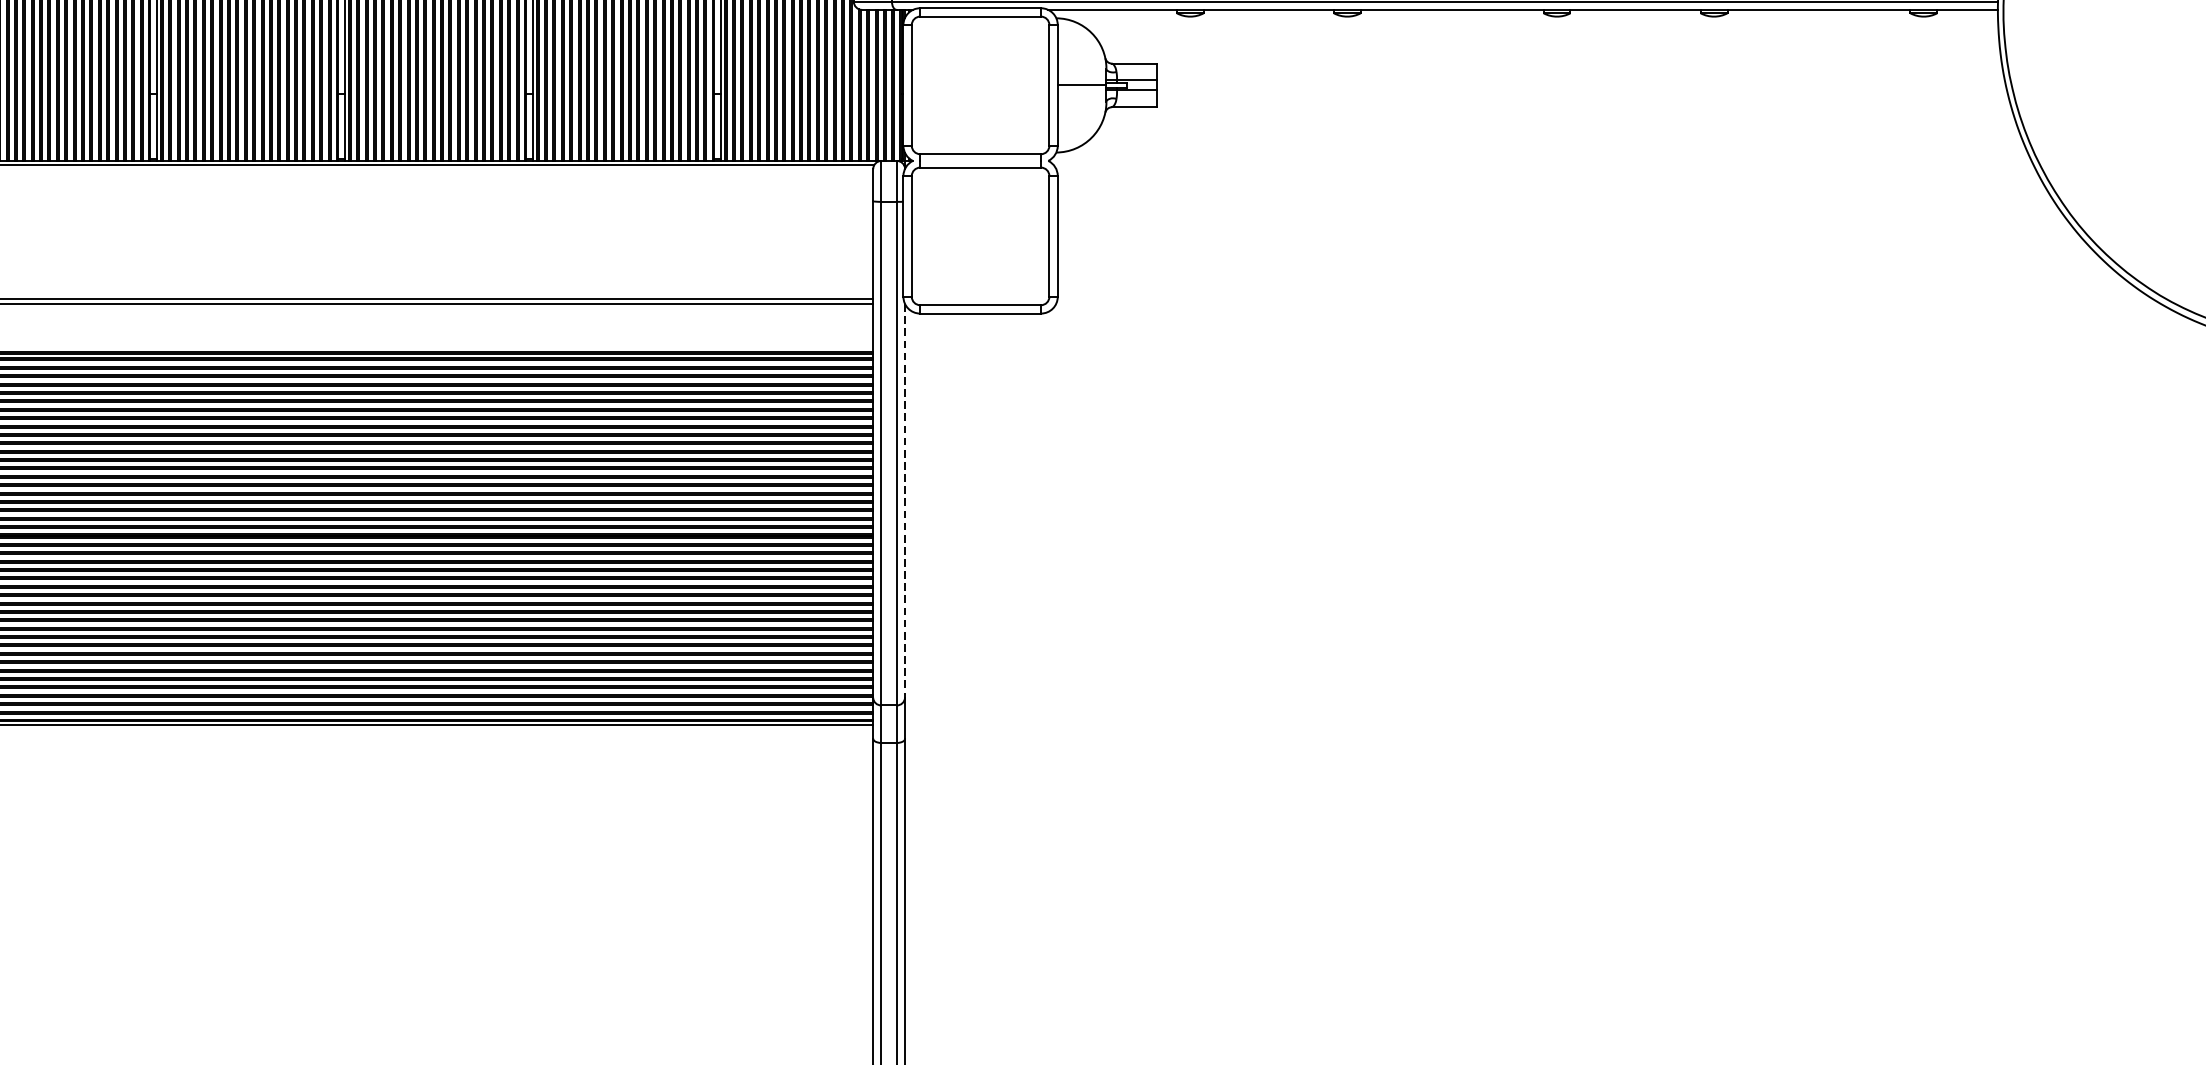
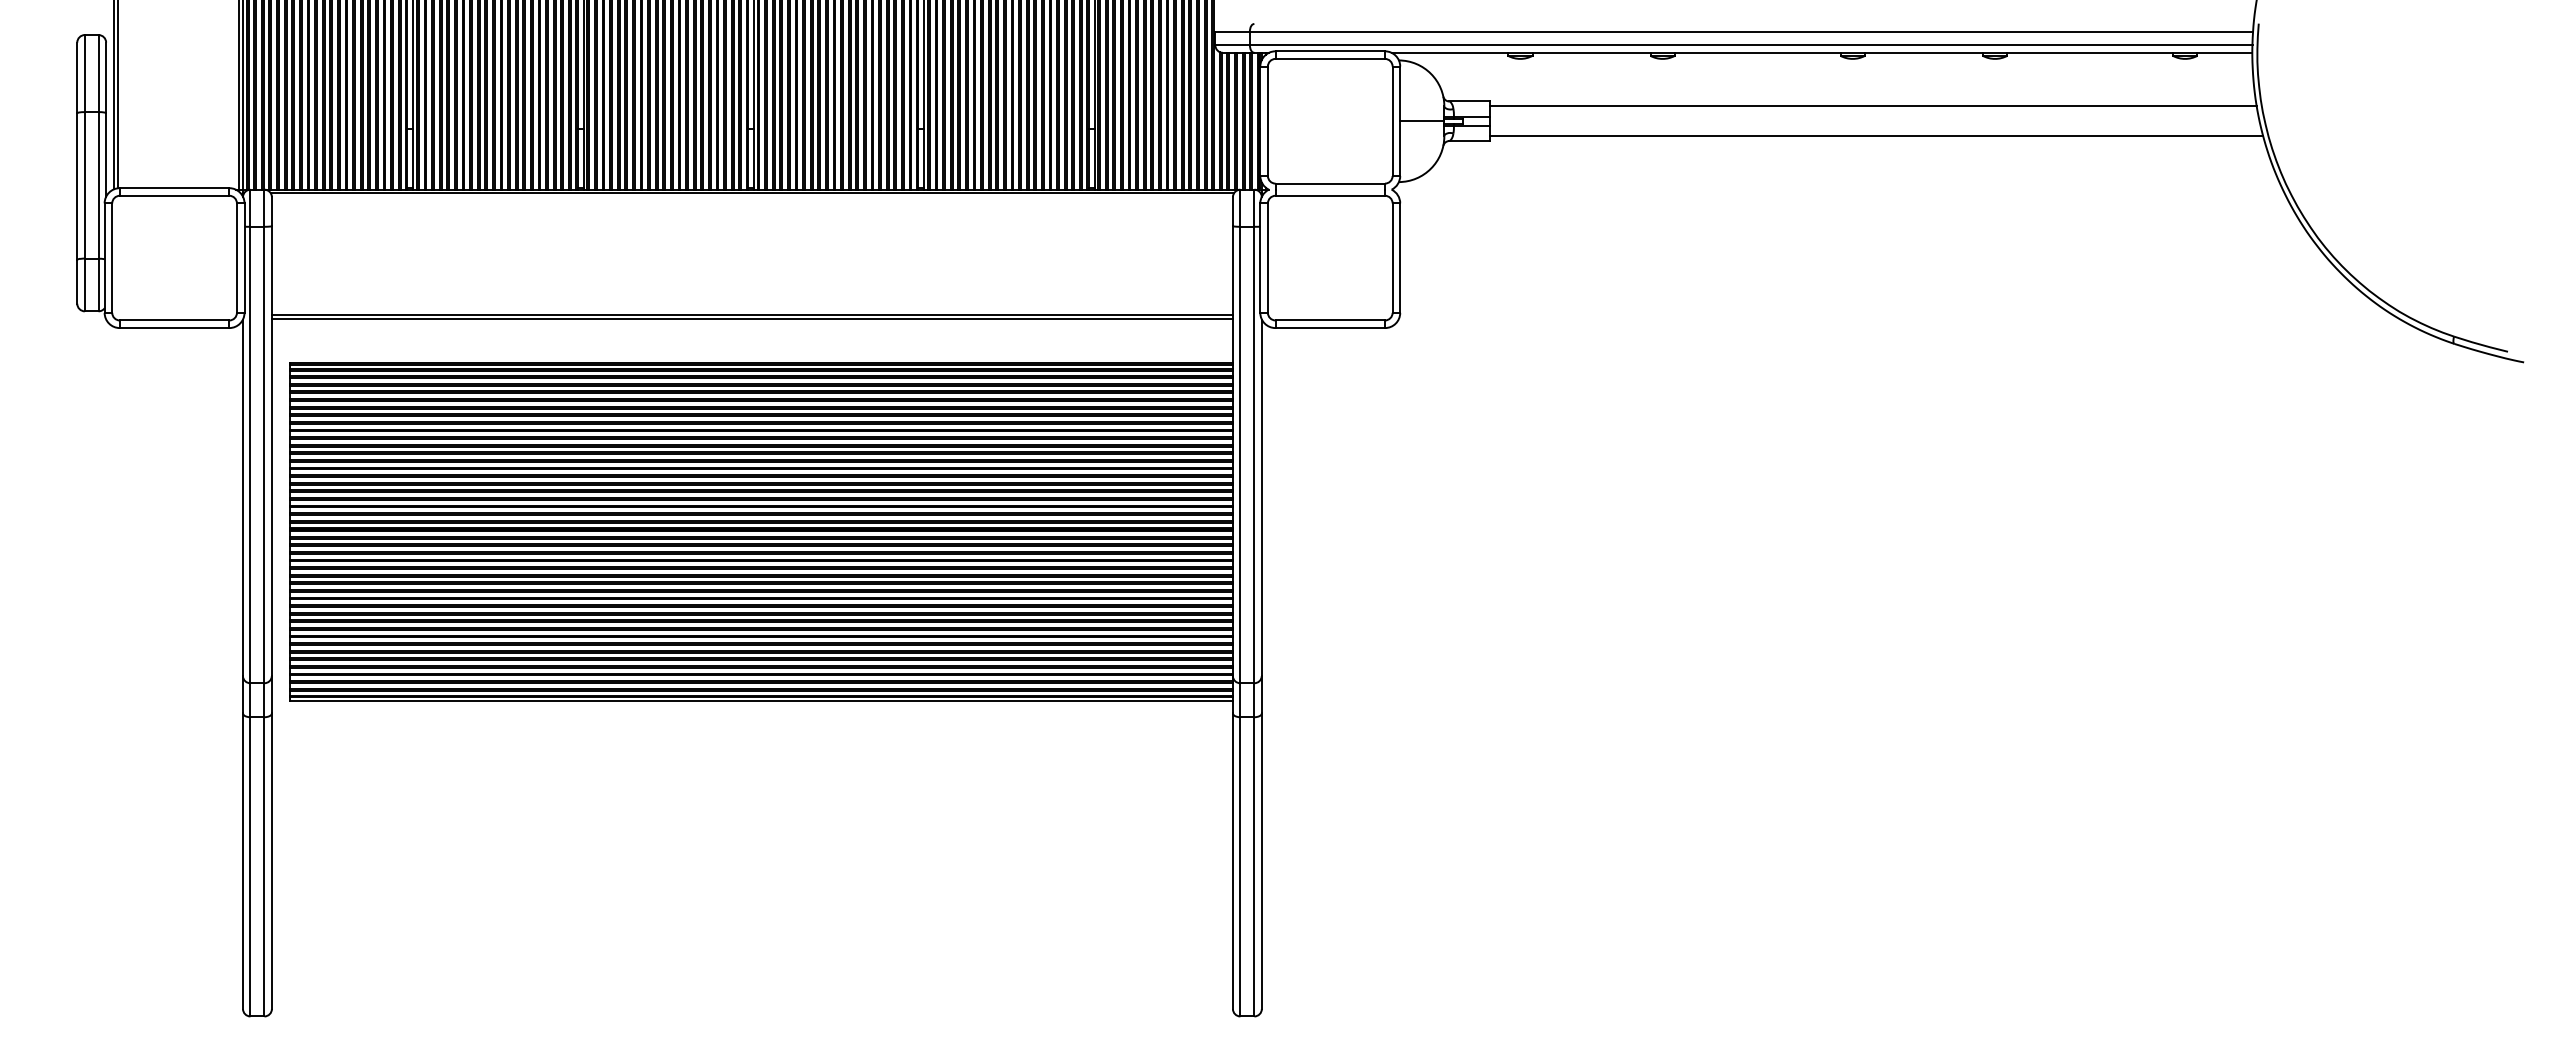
line: (1578, 69) -> (1872, 106), added
line: (1583, 102) -> (1876, 136), added
line: (904, 501) -> (1261, 498), dashed -> solid

